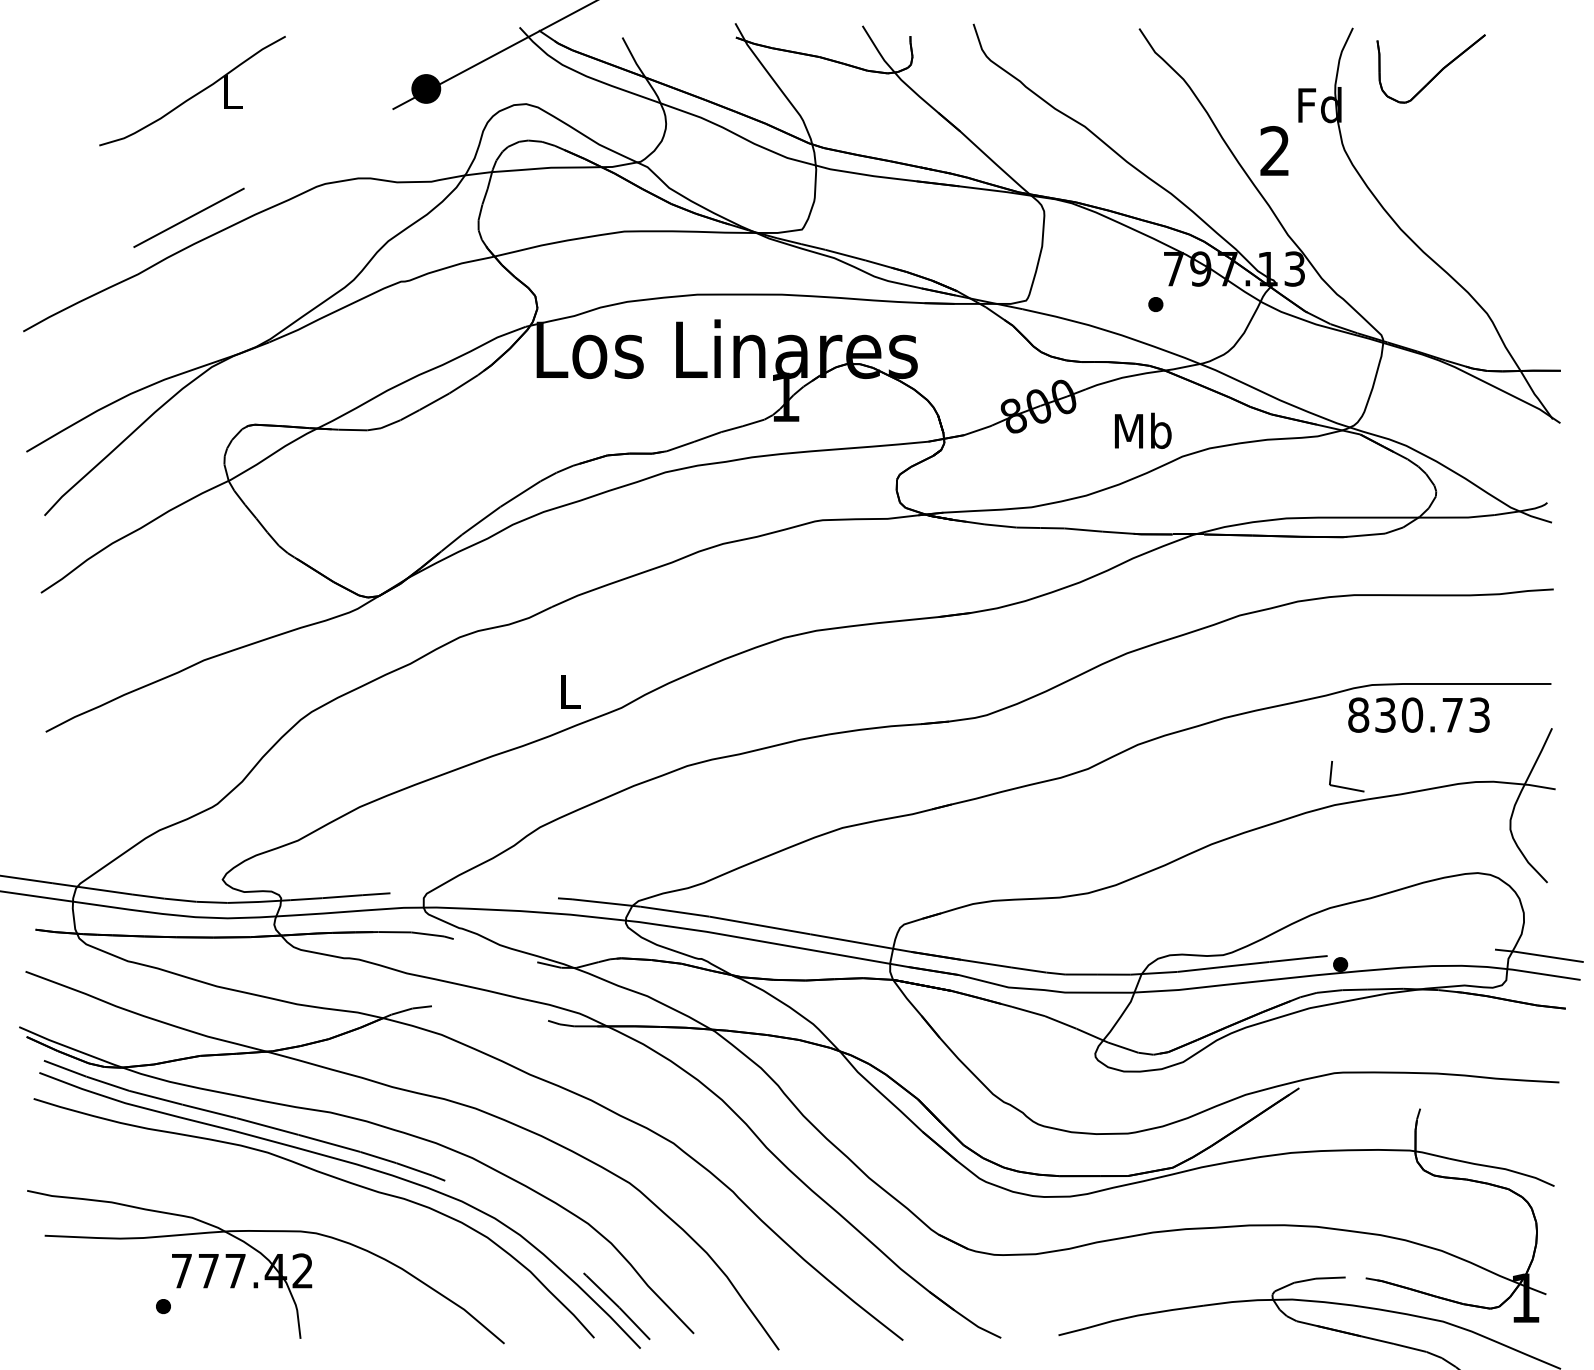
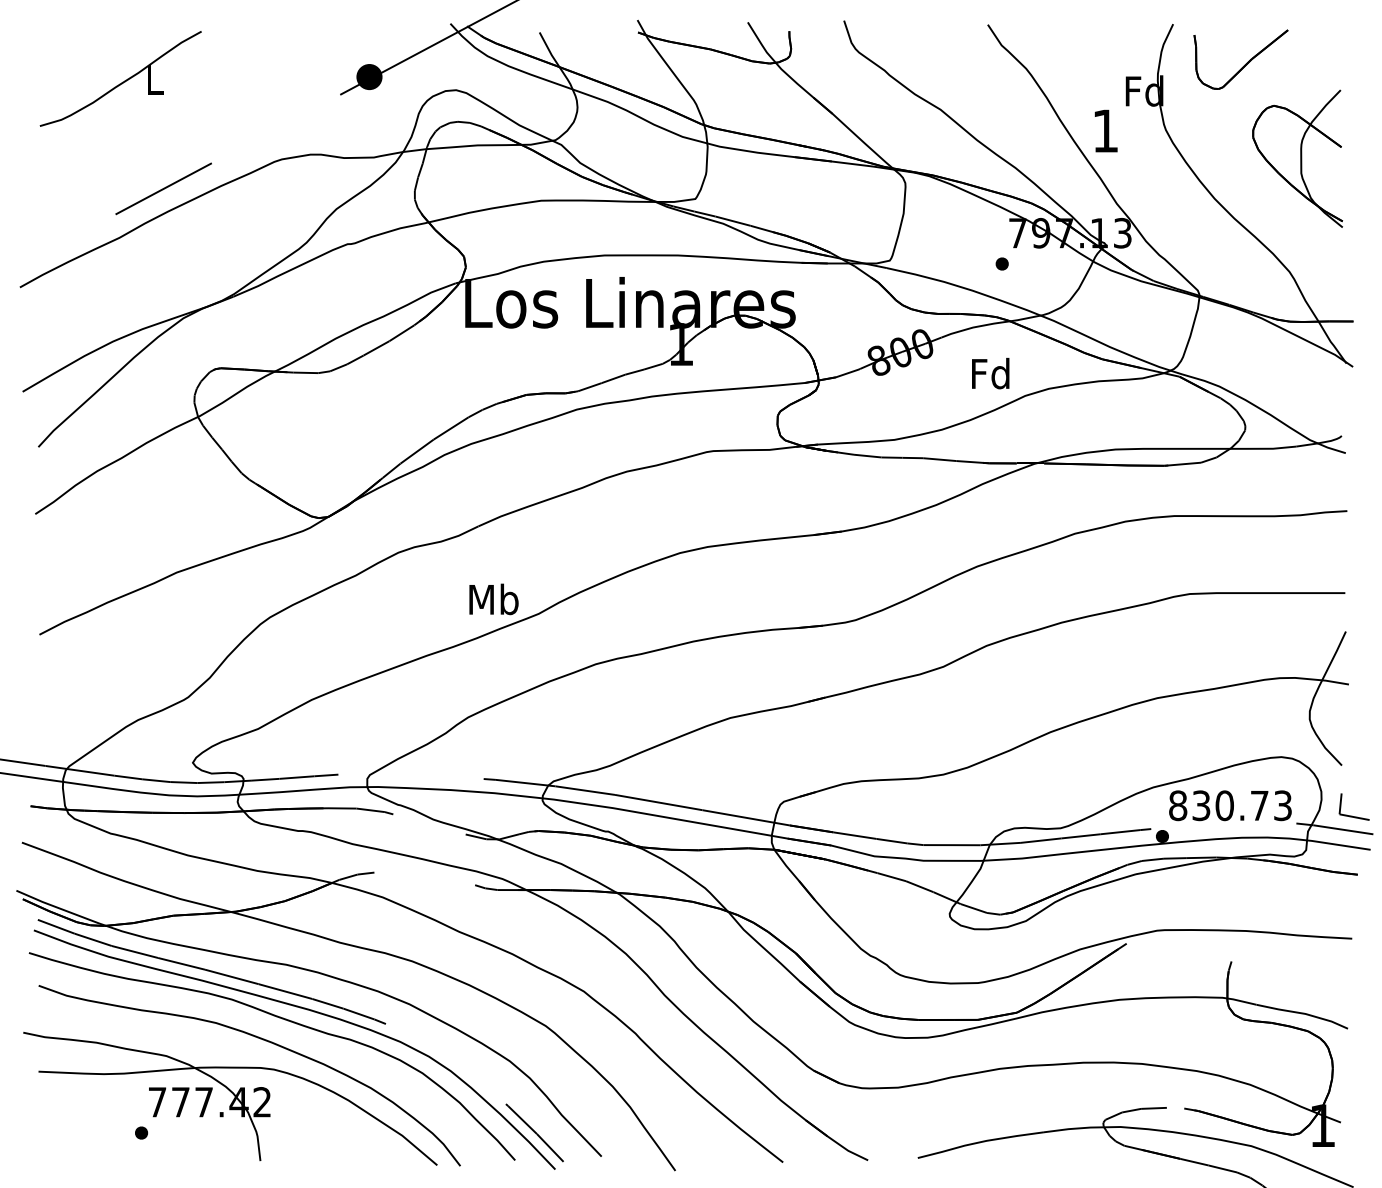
part: (192, 91) -> (120, 79), moved
text: (1274, 150) -> (1105, 130), 2 -> 1
part: (1496, 182) -> (1297, 158), added
text: (1143, 430) -> (991, 373), Mb -> Fd
text: (569, 691) -> (493, 599), L -> Mb
text: (1418, 714) -> (1230, 805), moved
part: (1344, 786) -> (1352, 815), moved
curve: (305, 1200) -> (264, 1041), added

